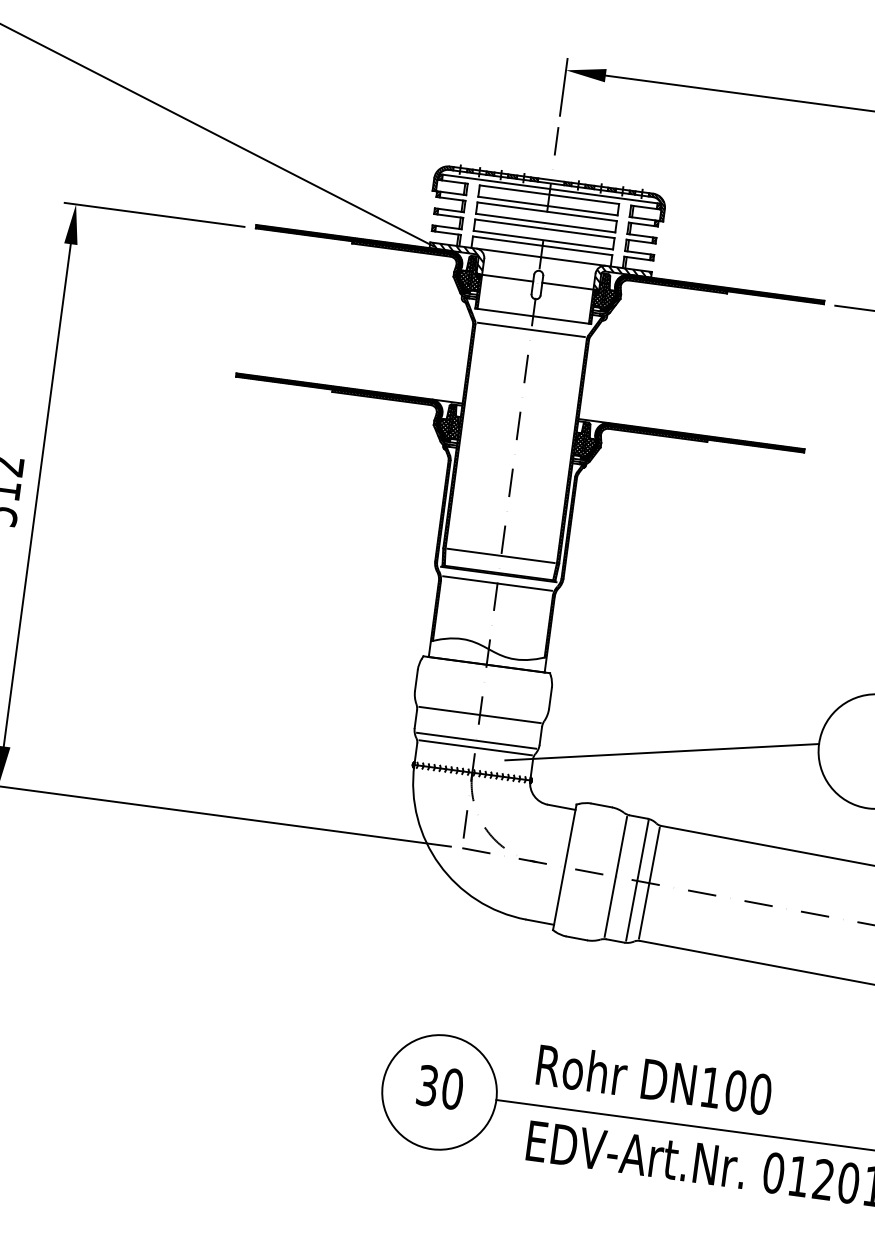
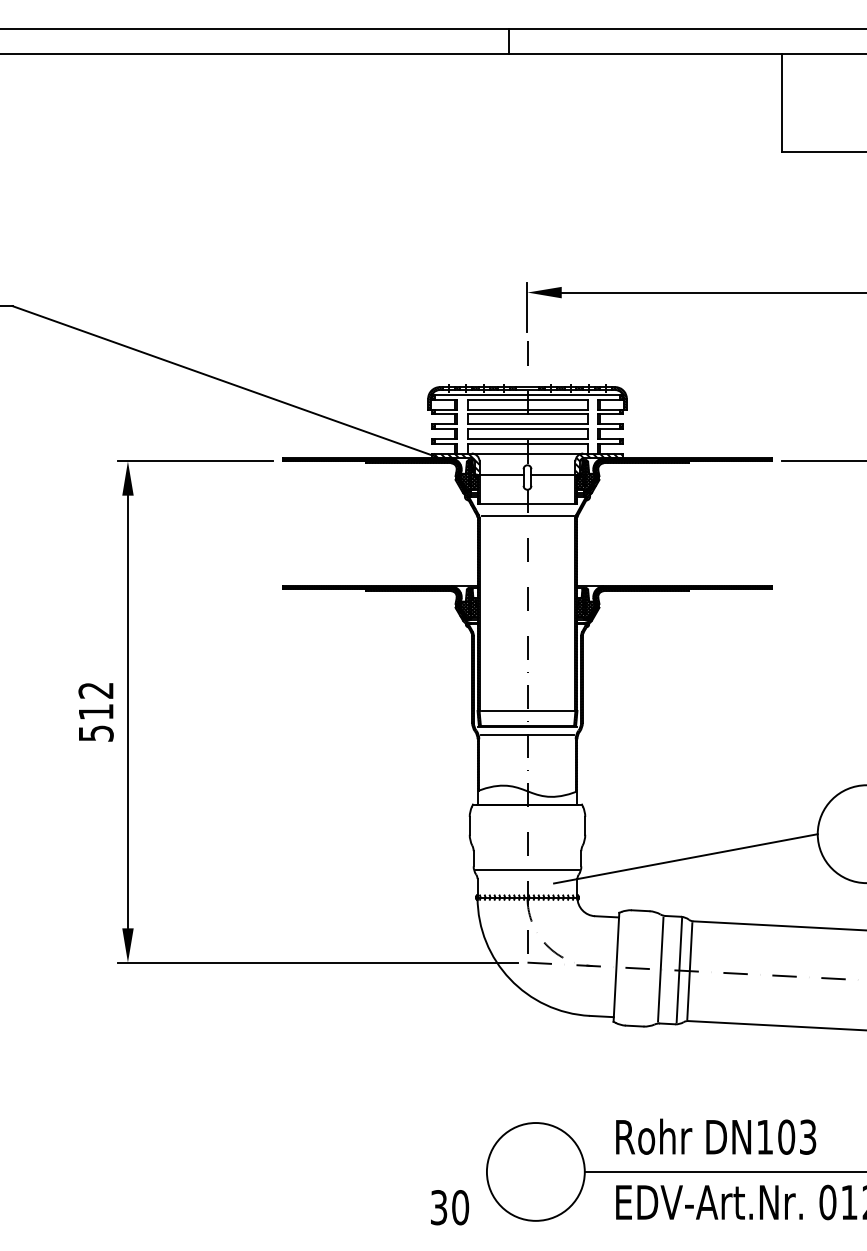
line: (480, 714) -> (527, 847), removed
line: (475, 748) -> (527, 876), removed
text: (440, 1087) -> (450, 1207), moved
text: (760, 1093) -> (807, 1136), DN100 -> DN103

